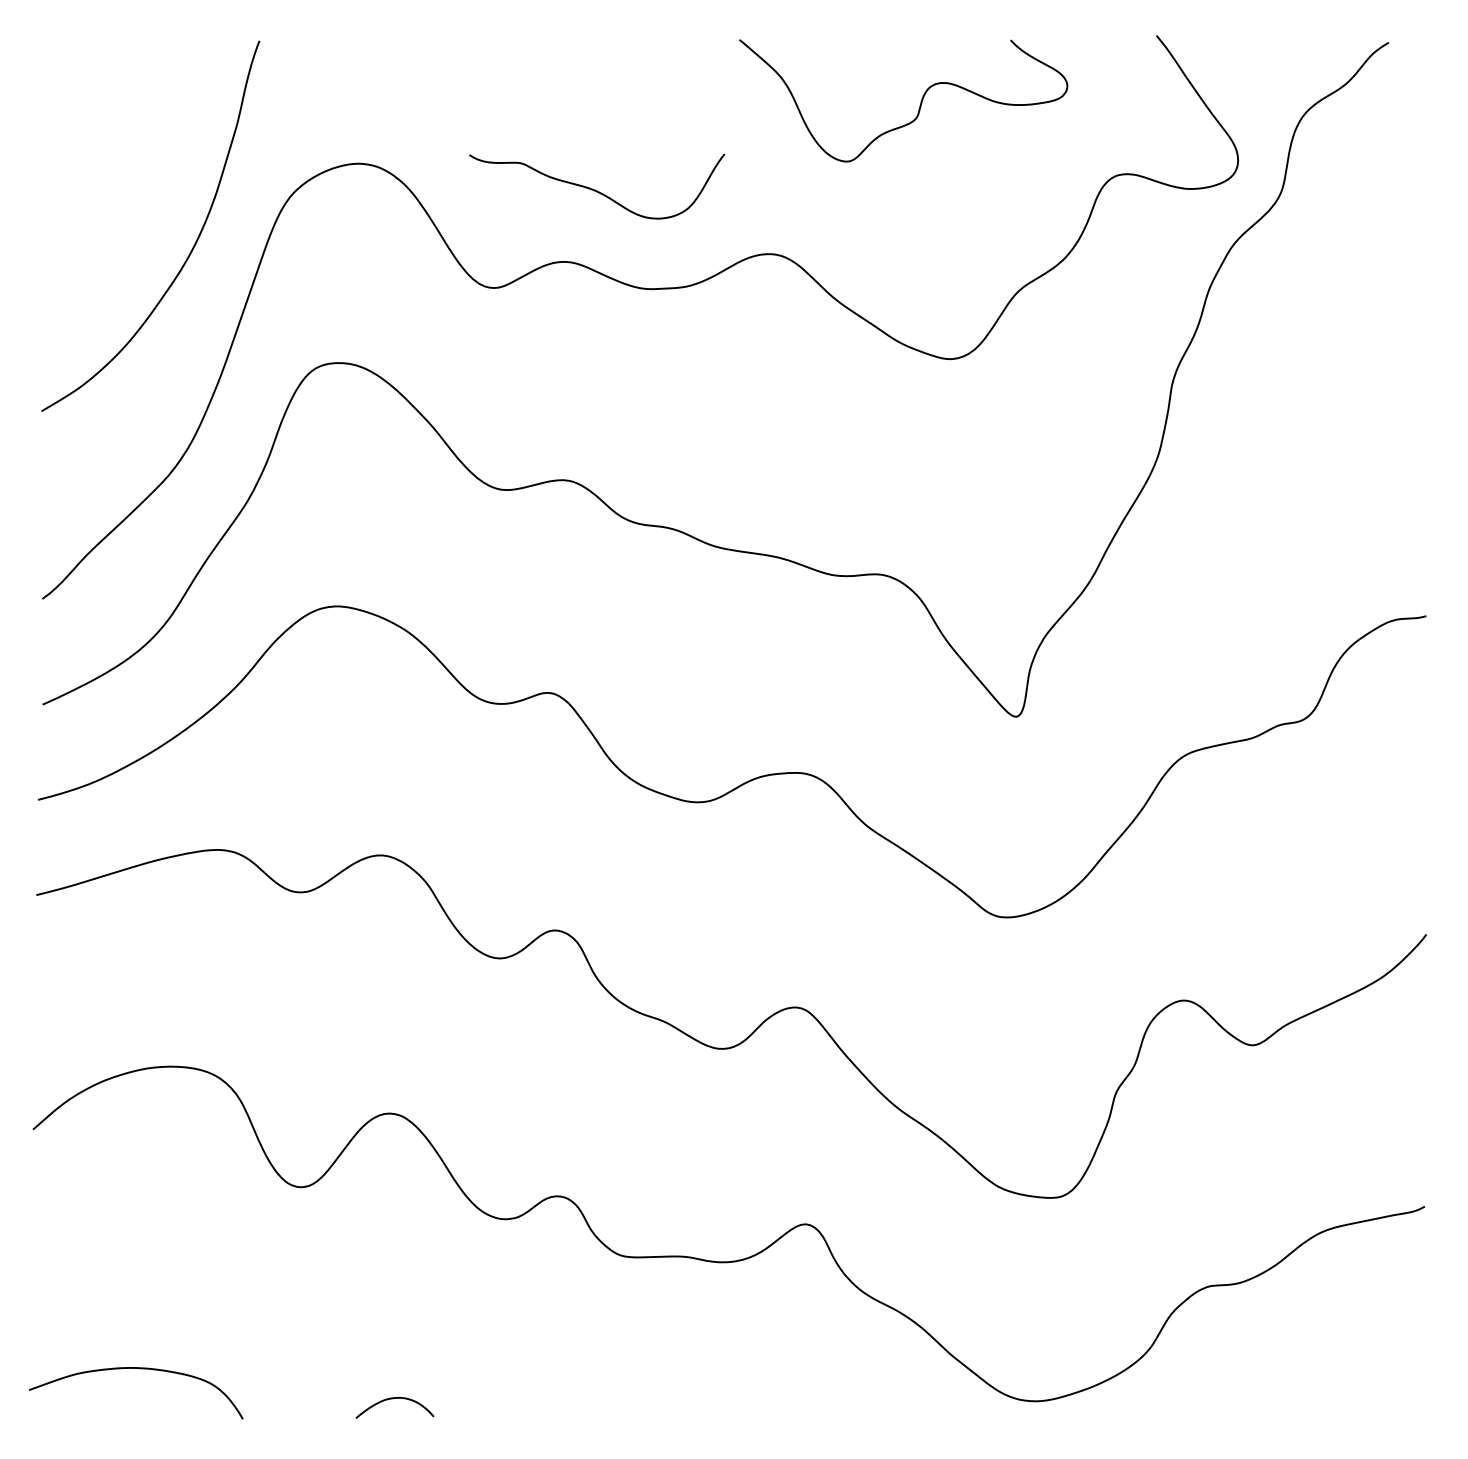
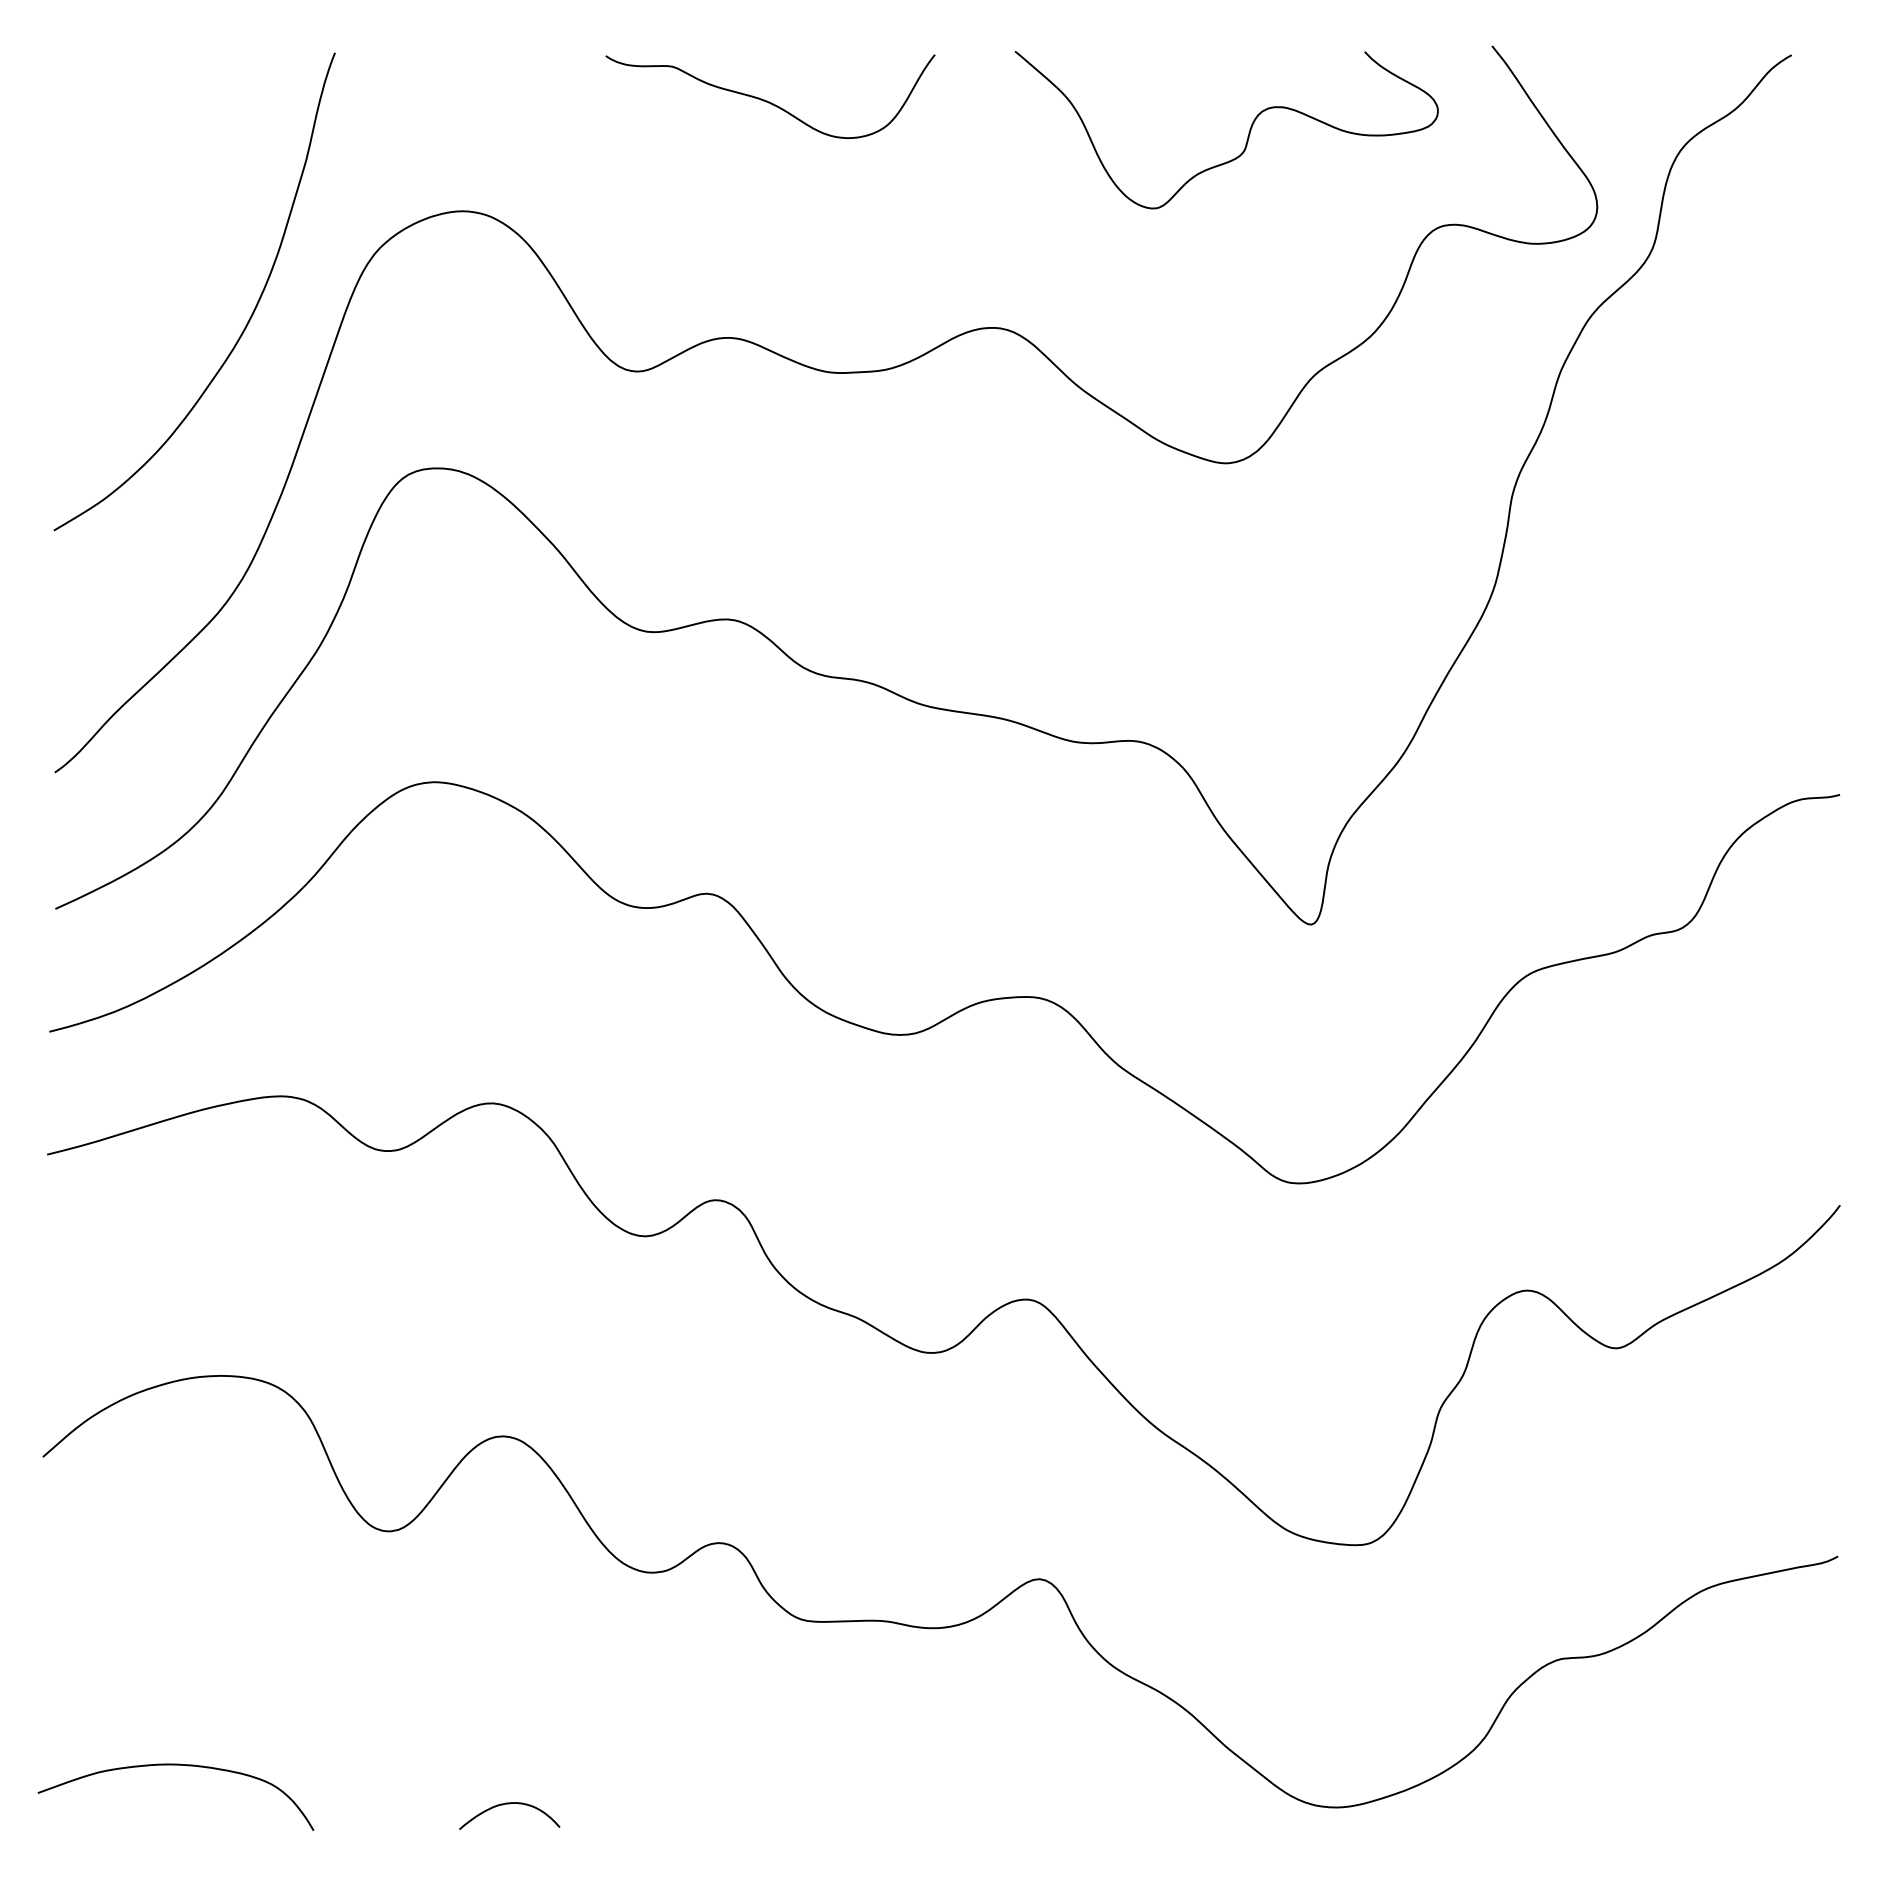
curve: (919, 105) -> (1247, 136), moved
curve: (594, 189) -> (767, 100), moved

